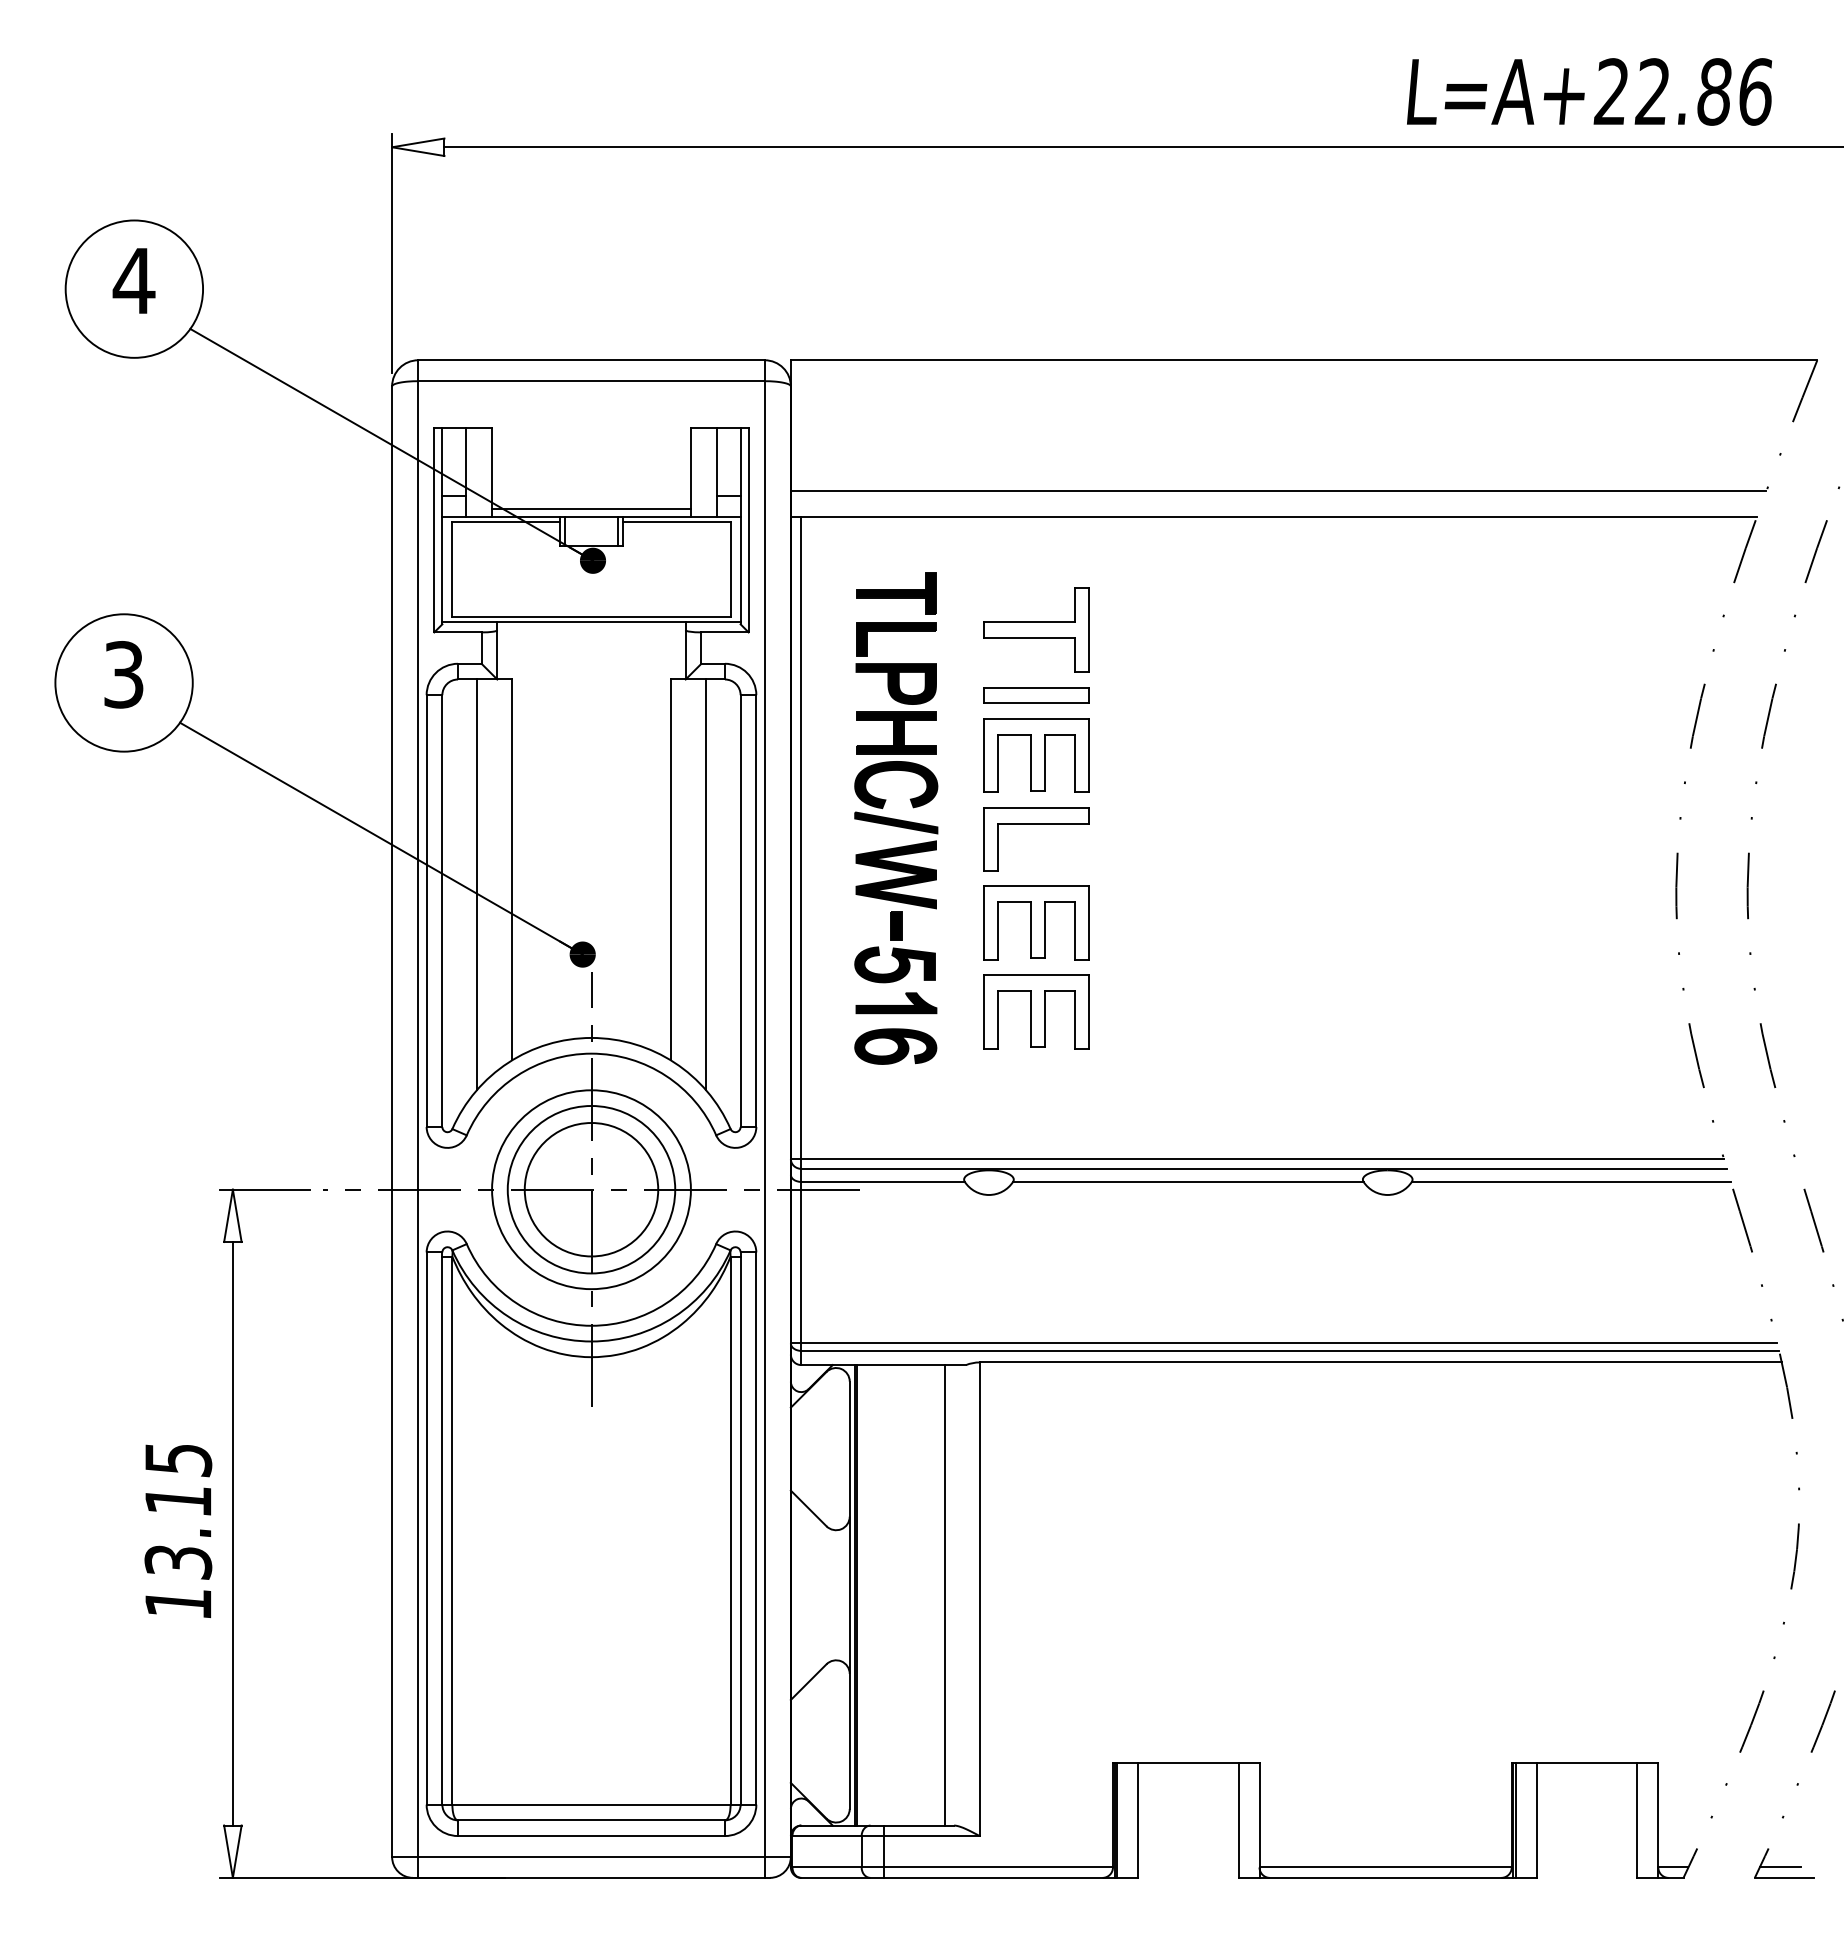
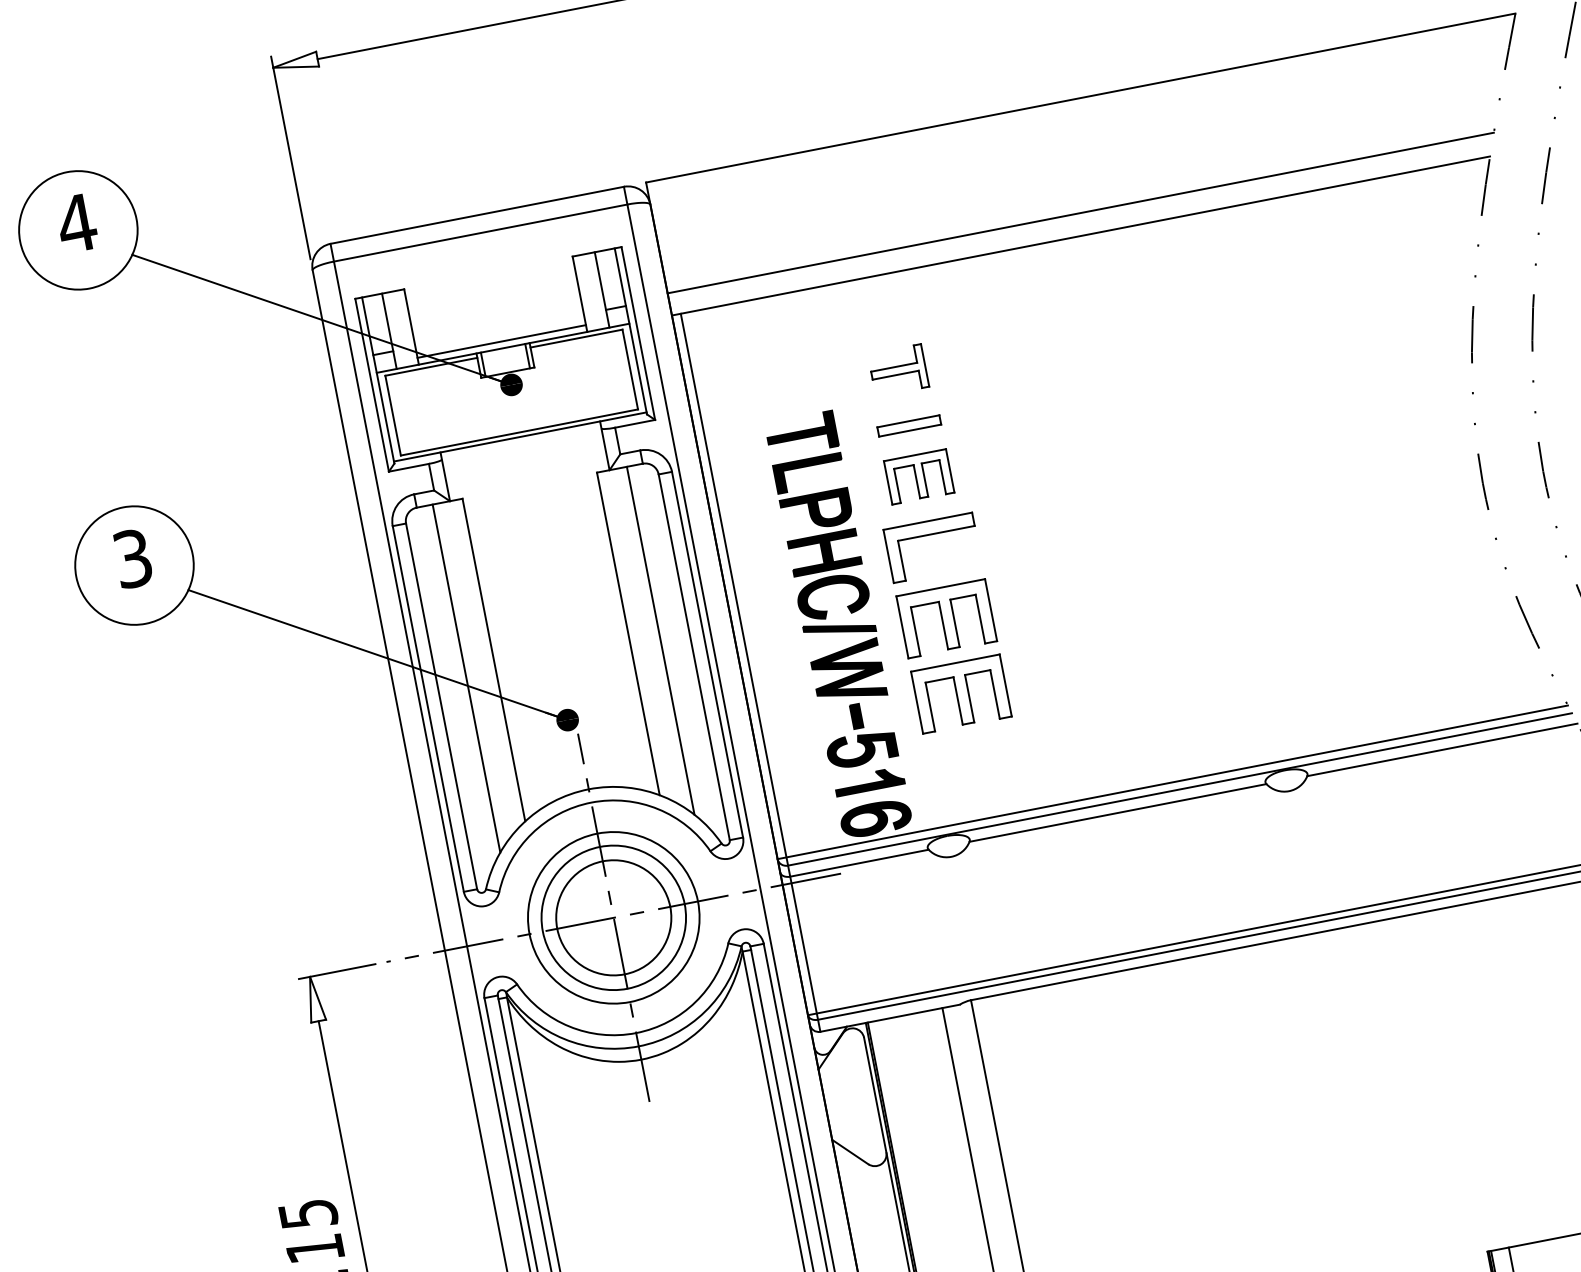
part: (1036, 629) -> (898, 370), size x0.6
part: (1036, 695) -> (909, 426), size x0.7
part: (1036, 755) -> (919, 476), size x0.7
part: (896, 818) -> (839, 625), moved

